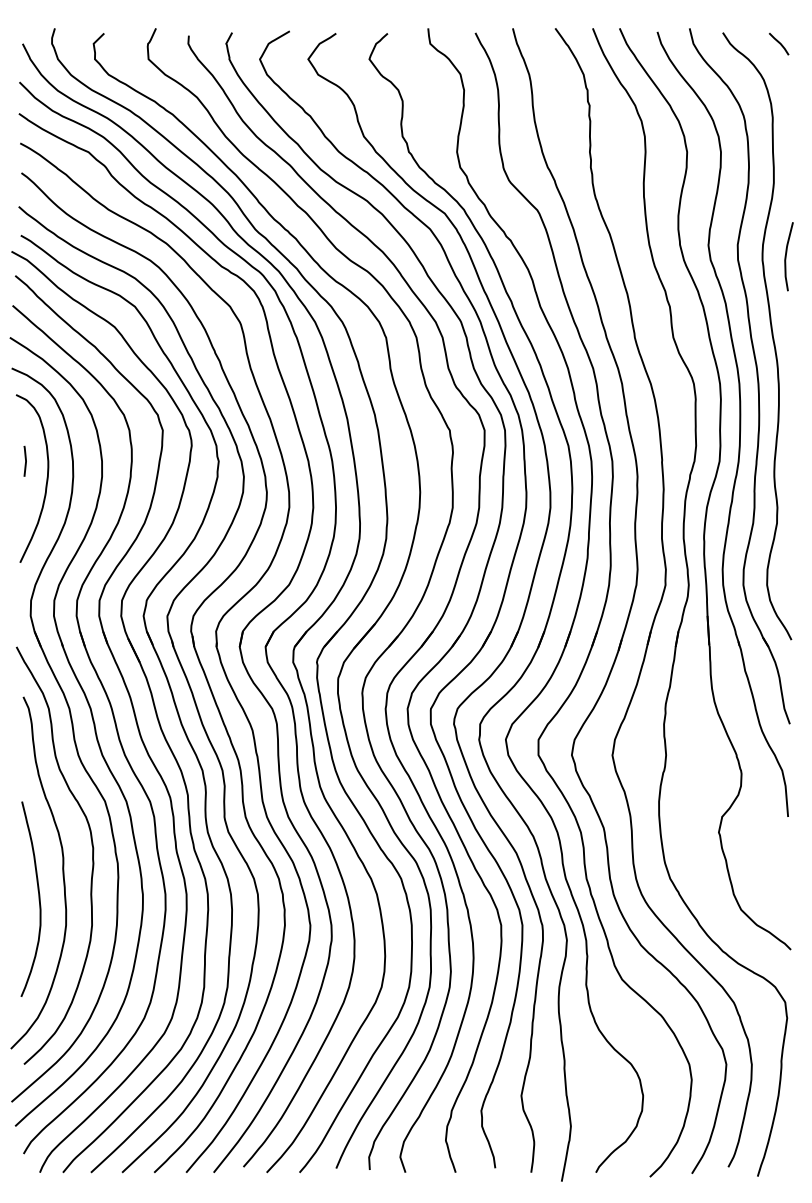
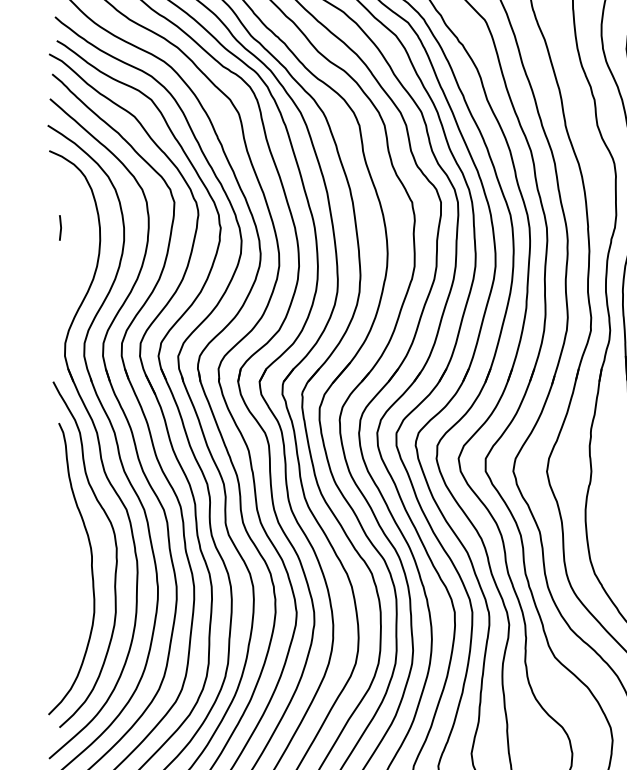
curve: (46, 478) -> (78, 242), removed
curve: (38, 898) -> (71, 590), removed

